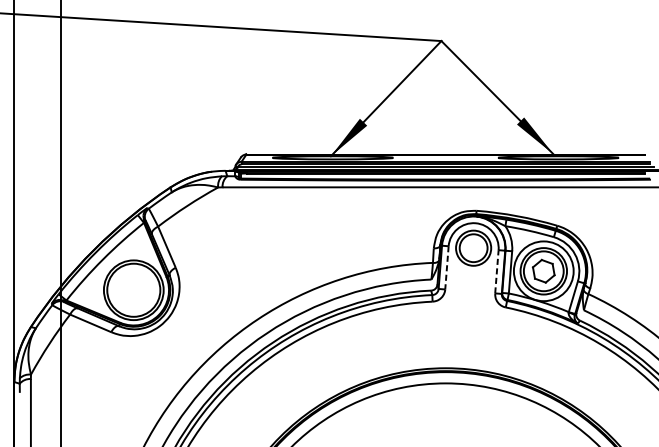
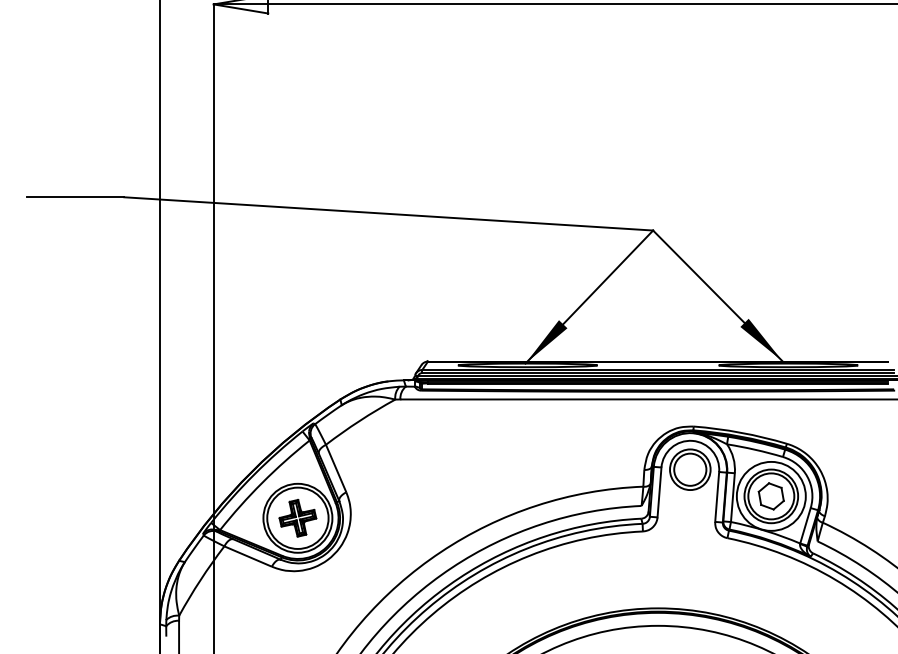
line: (446, 267) -> (659, 492), dashed -> solid
line: (497, 271) -> (717, 496), dashed -> solid
part: (133, 290) -> (297, 518), added

